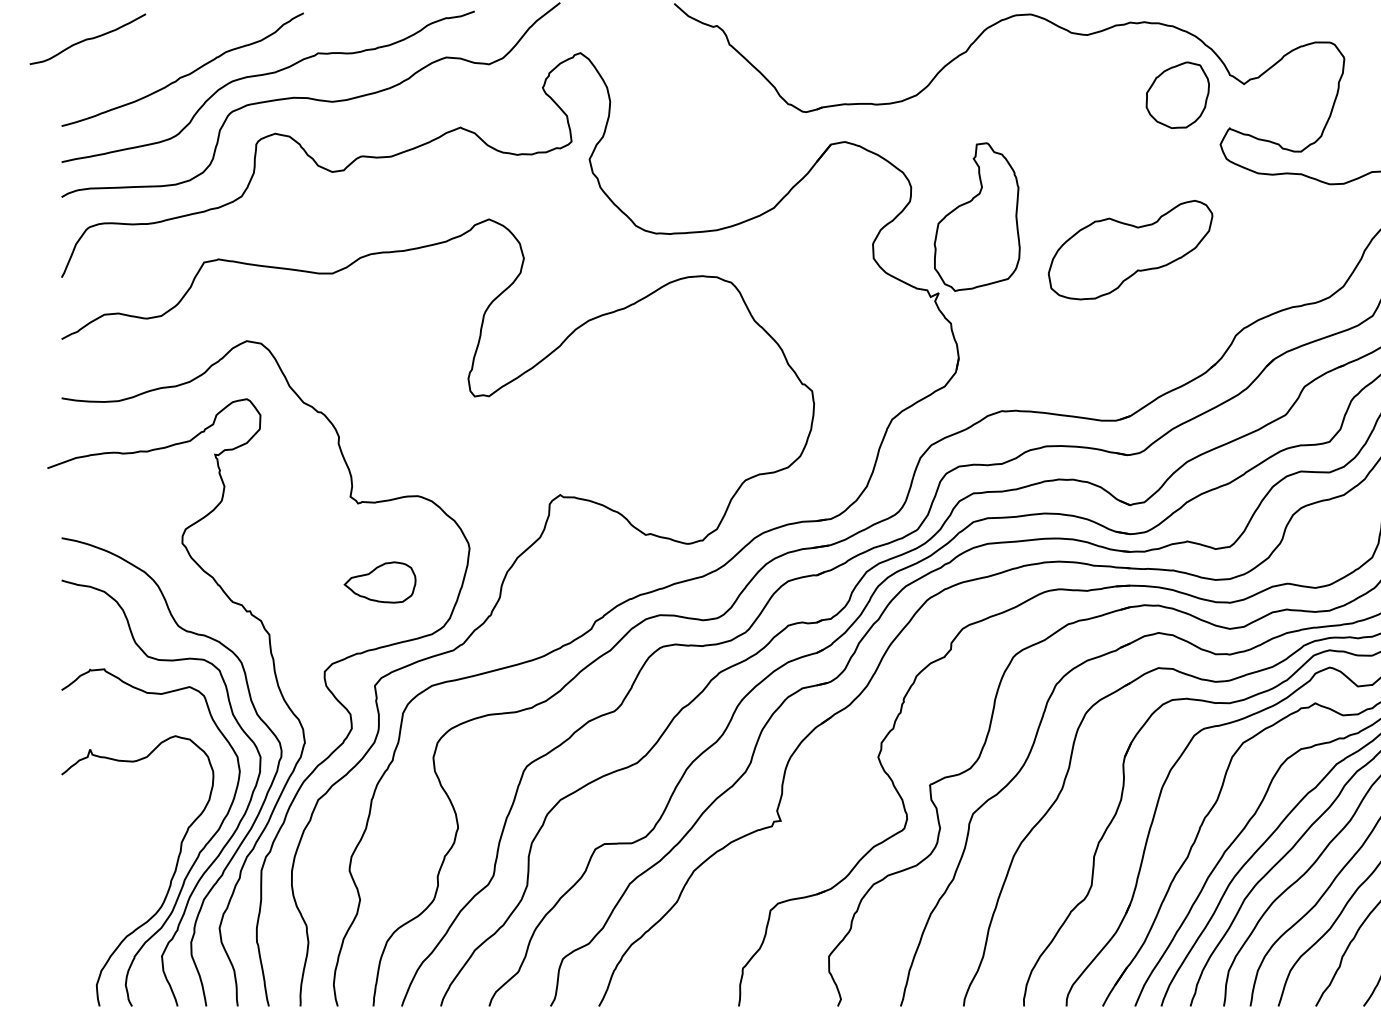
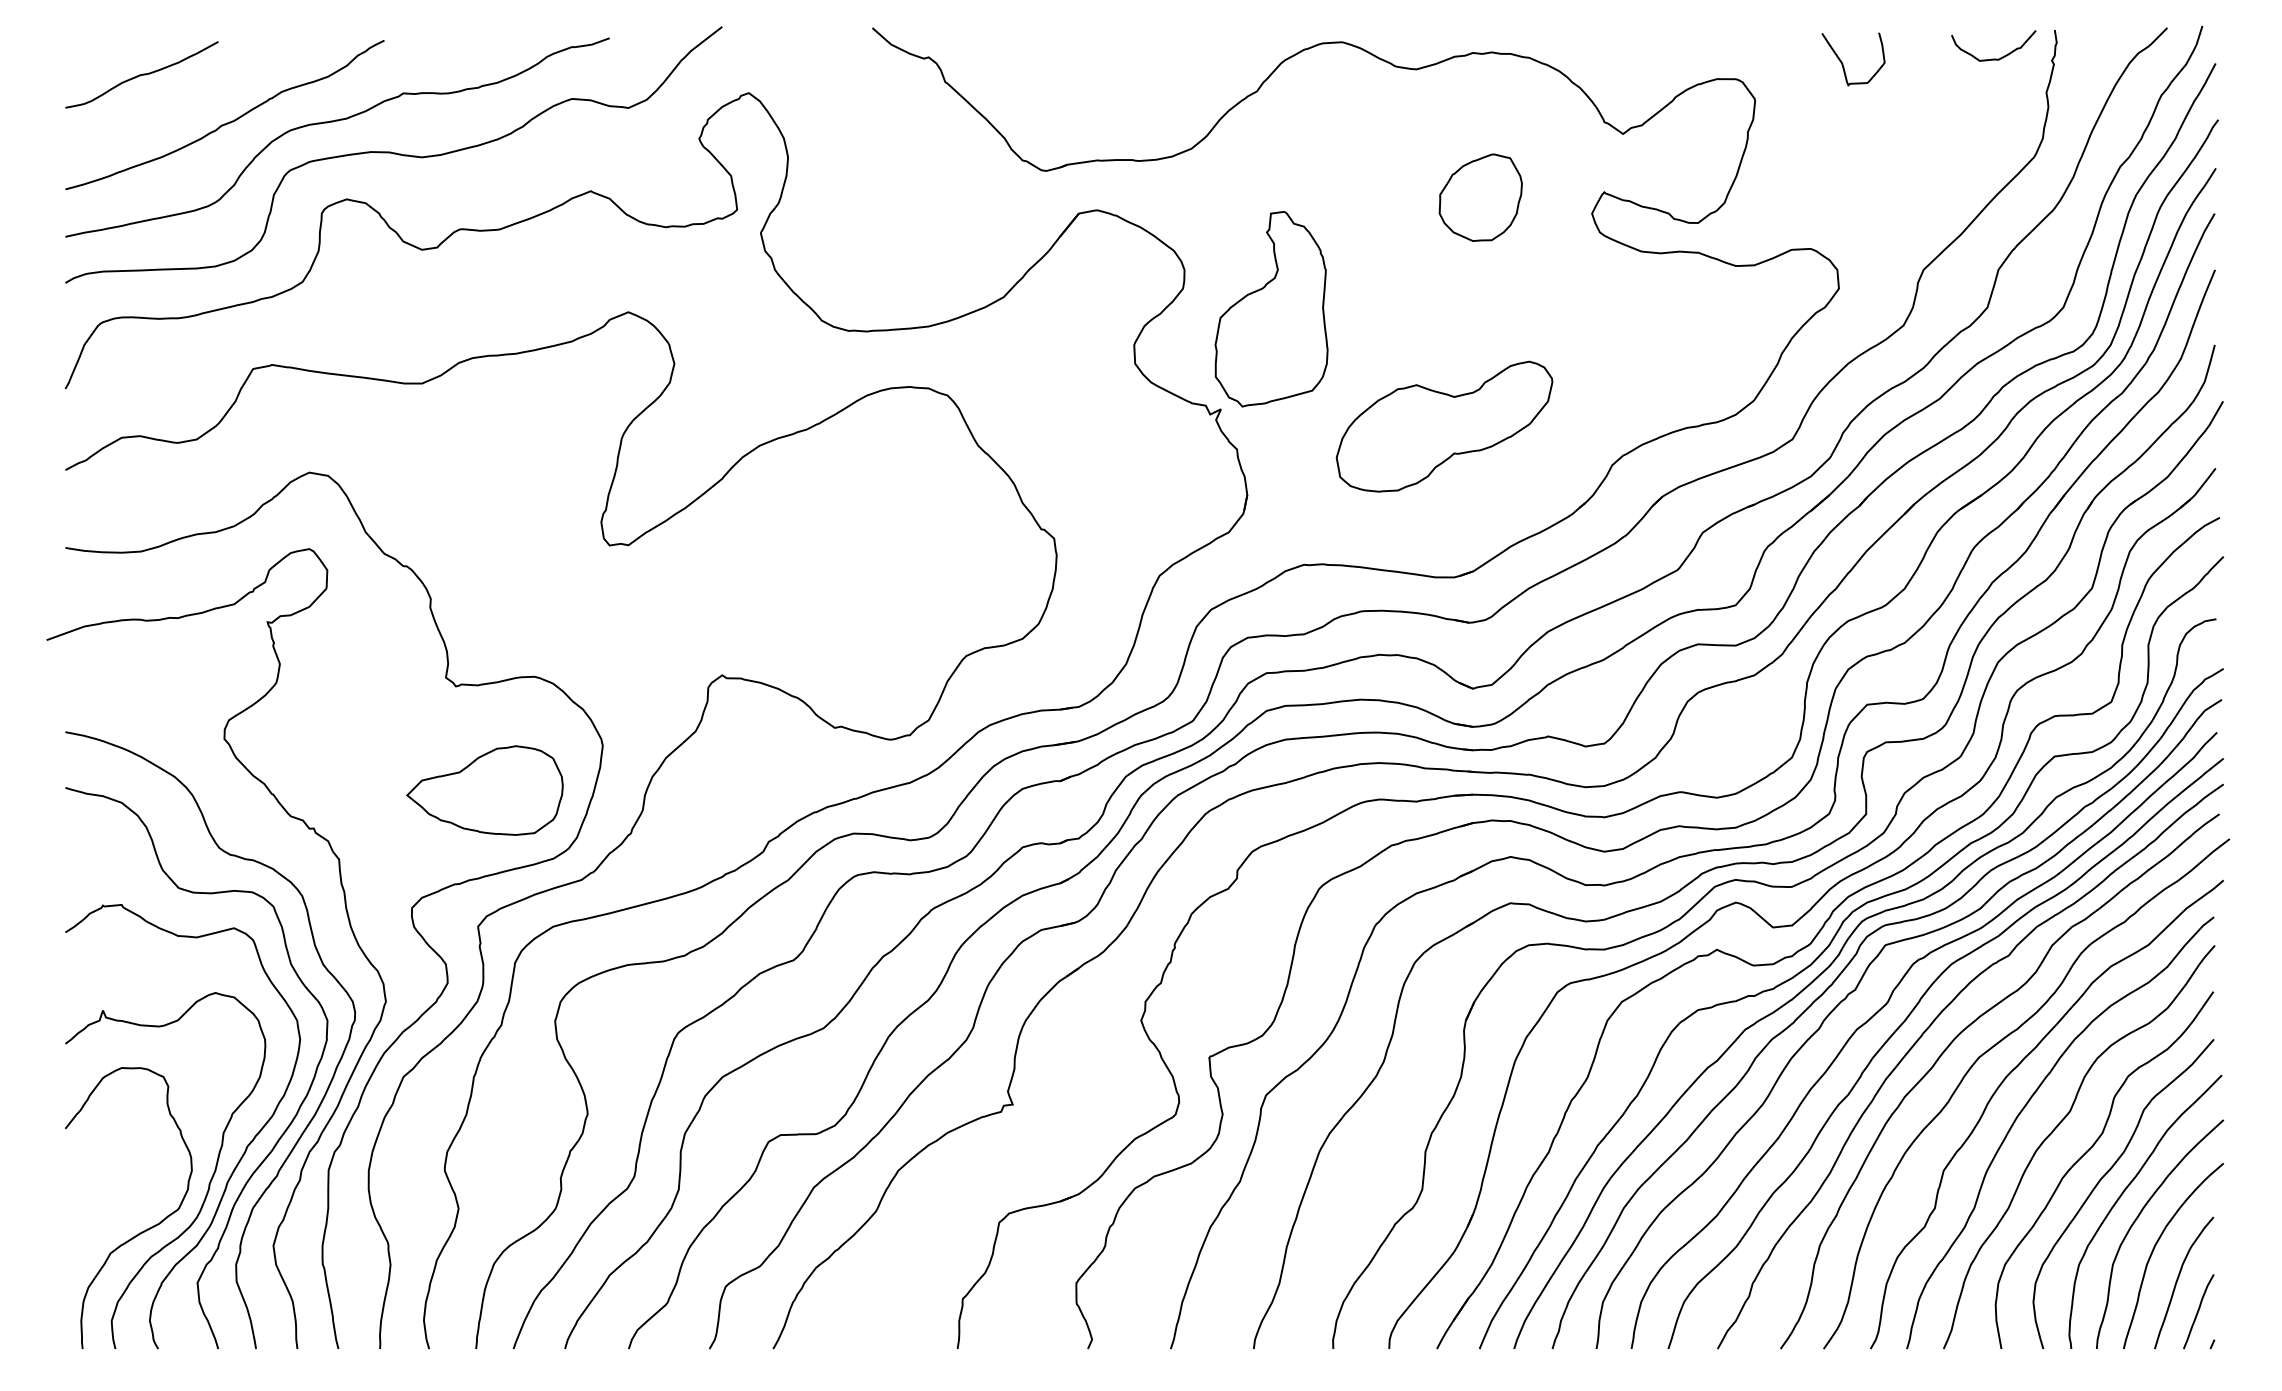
curve: (87, 38) -> (141, 74), moved
part: (1177, 95) -> (1480, 197), moved
part: (1130, 249) -> (1444, 426), moved
part: (379, 582) -> (484, 790), size x1.67
curve: (119, 917) -> (141, 1231), added

